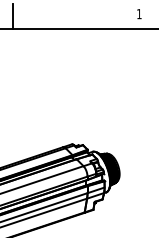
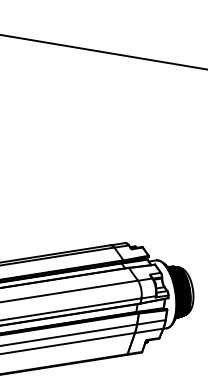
line: (13, 16) -> (66, 25), removed

